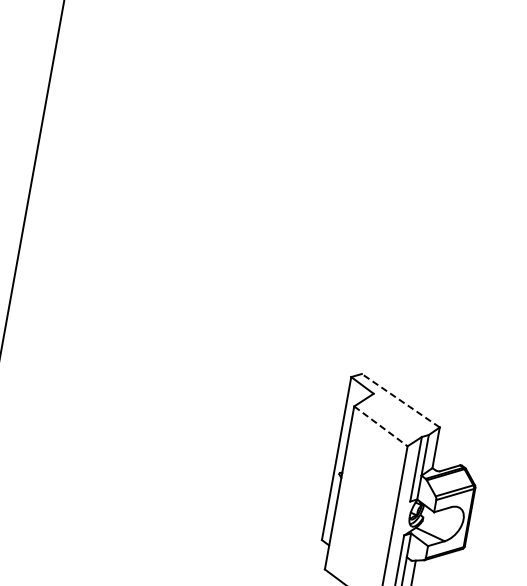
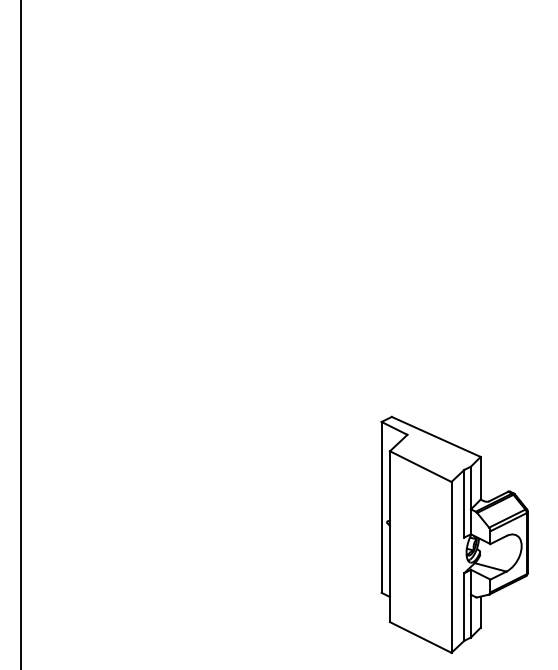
line: (401, 400) -> (436, 436), dashed -> solid
line: (381, 426) -> (421, 466), dashed -> solid

